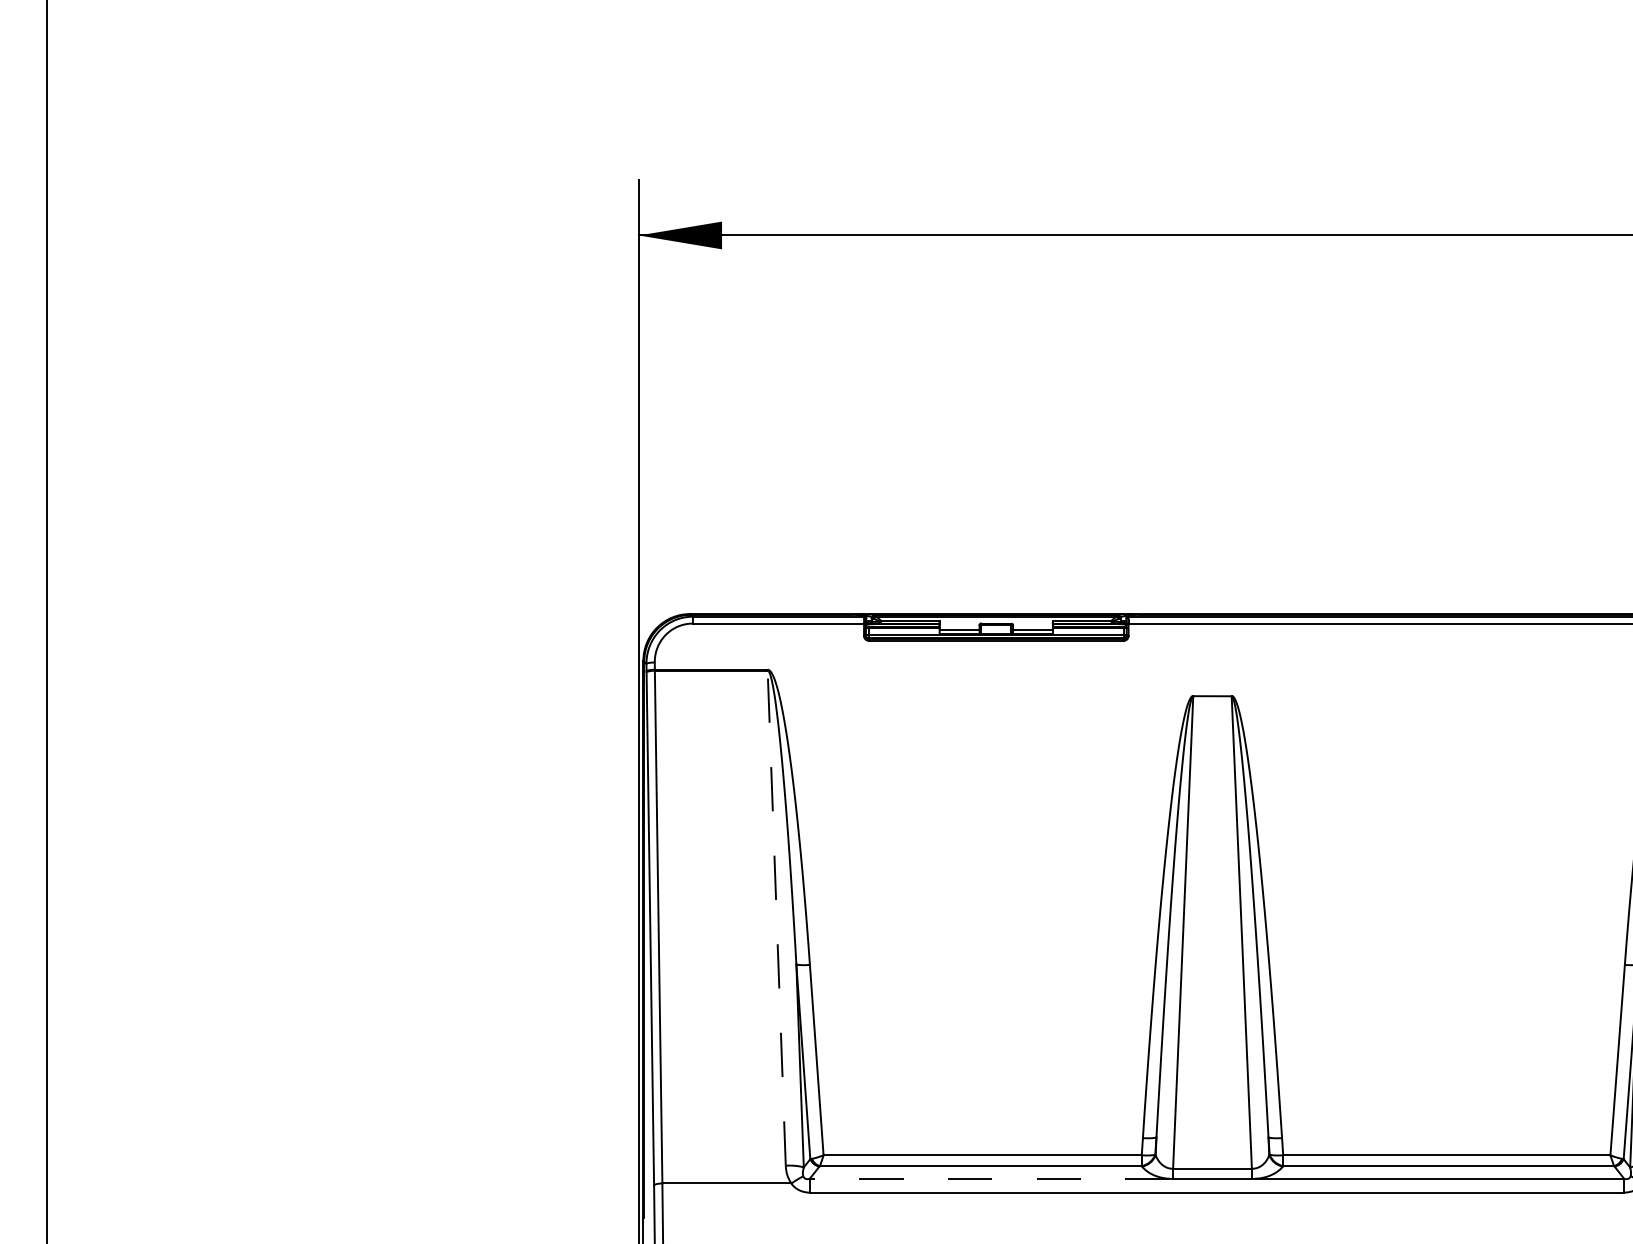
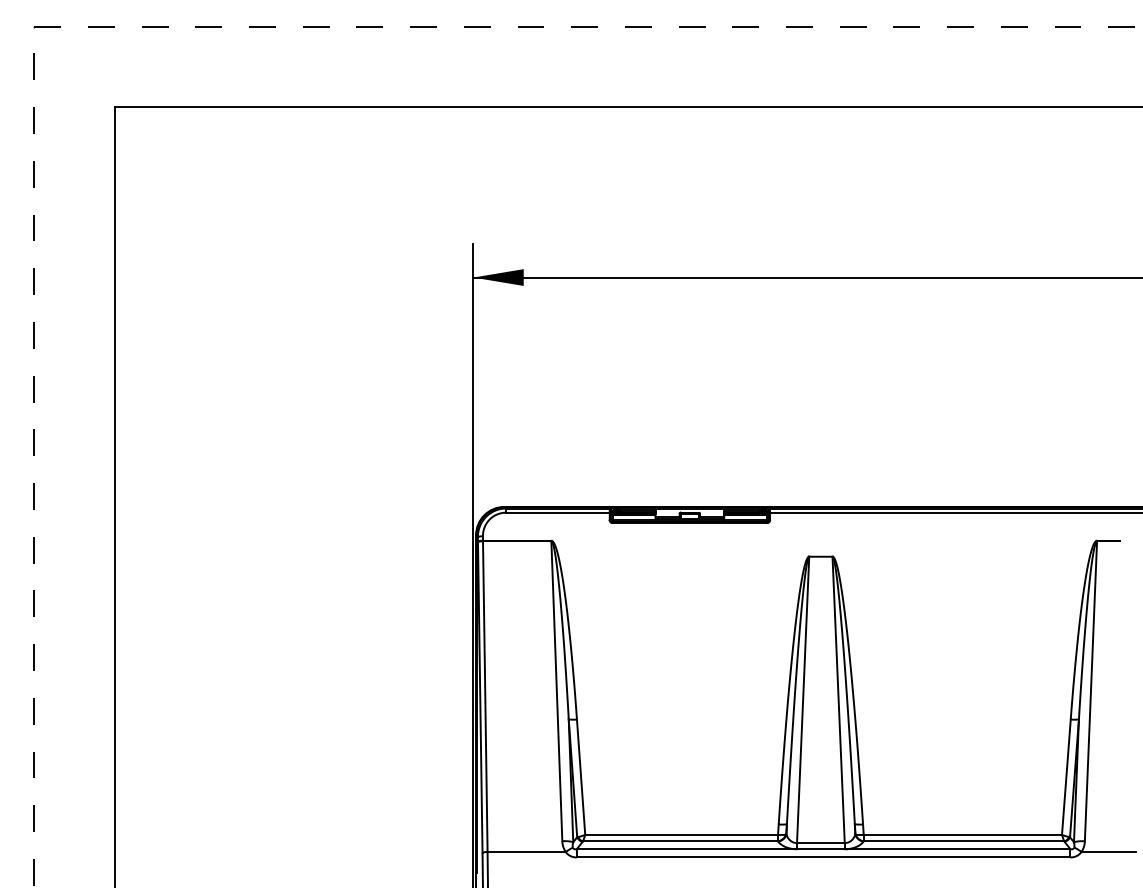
line: (776, 916) -> (556, 690), dashed -> solid
line: (989, 1179) -> (685, 849), dashed -> solid

